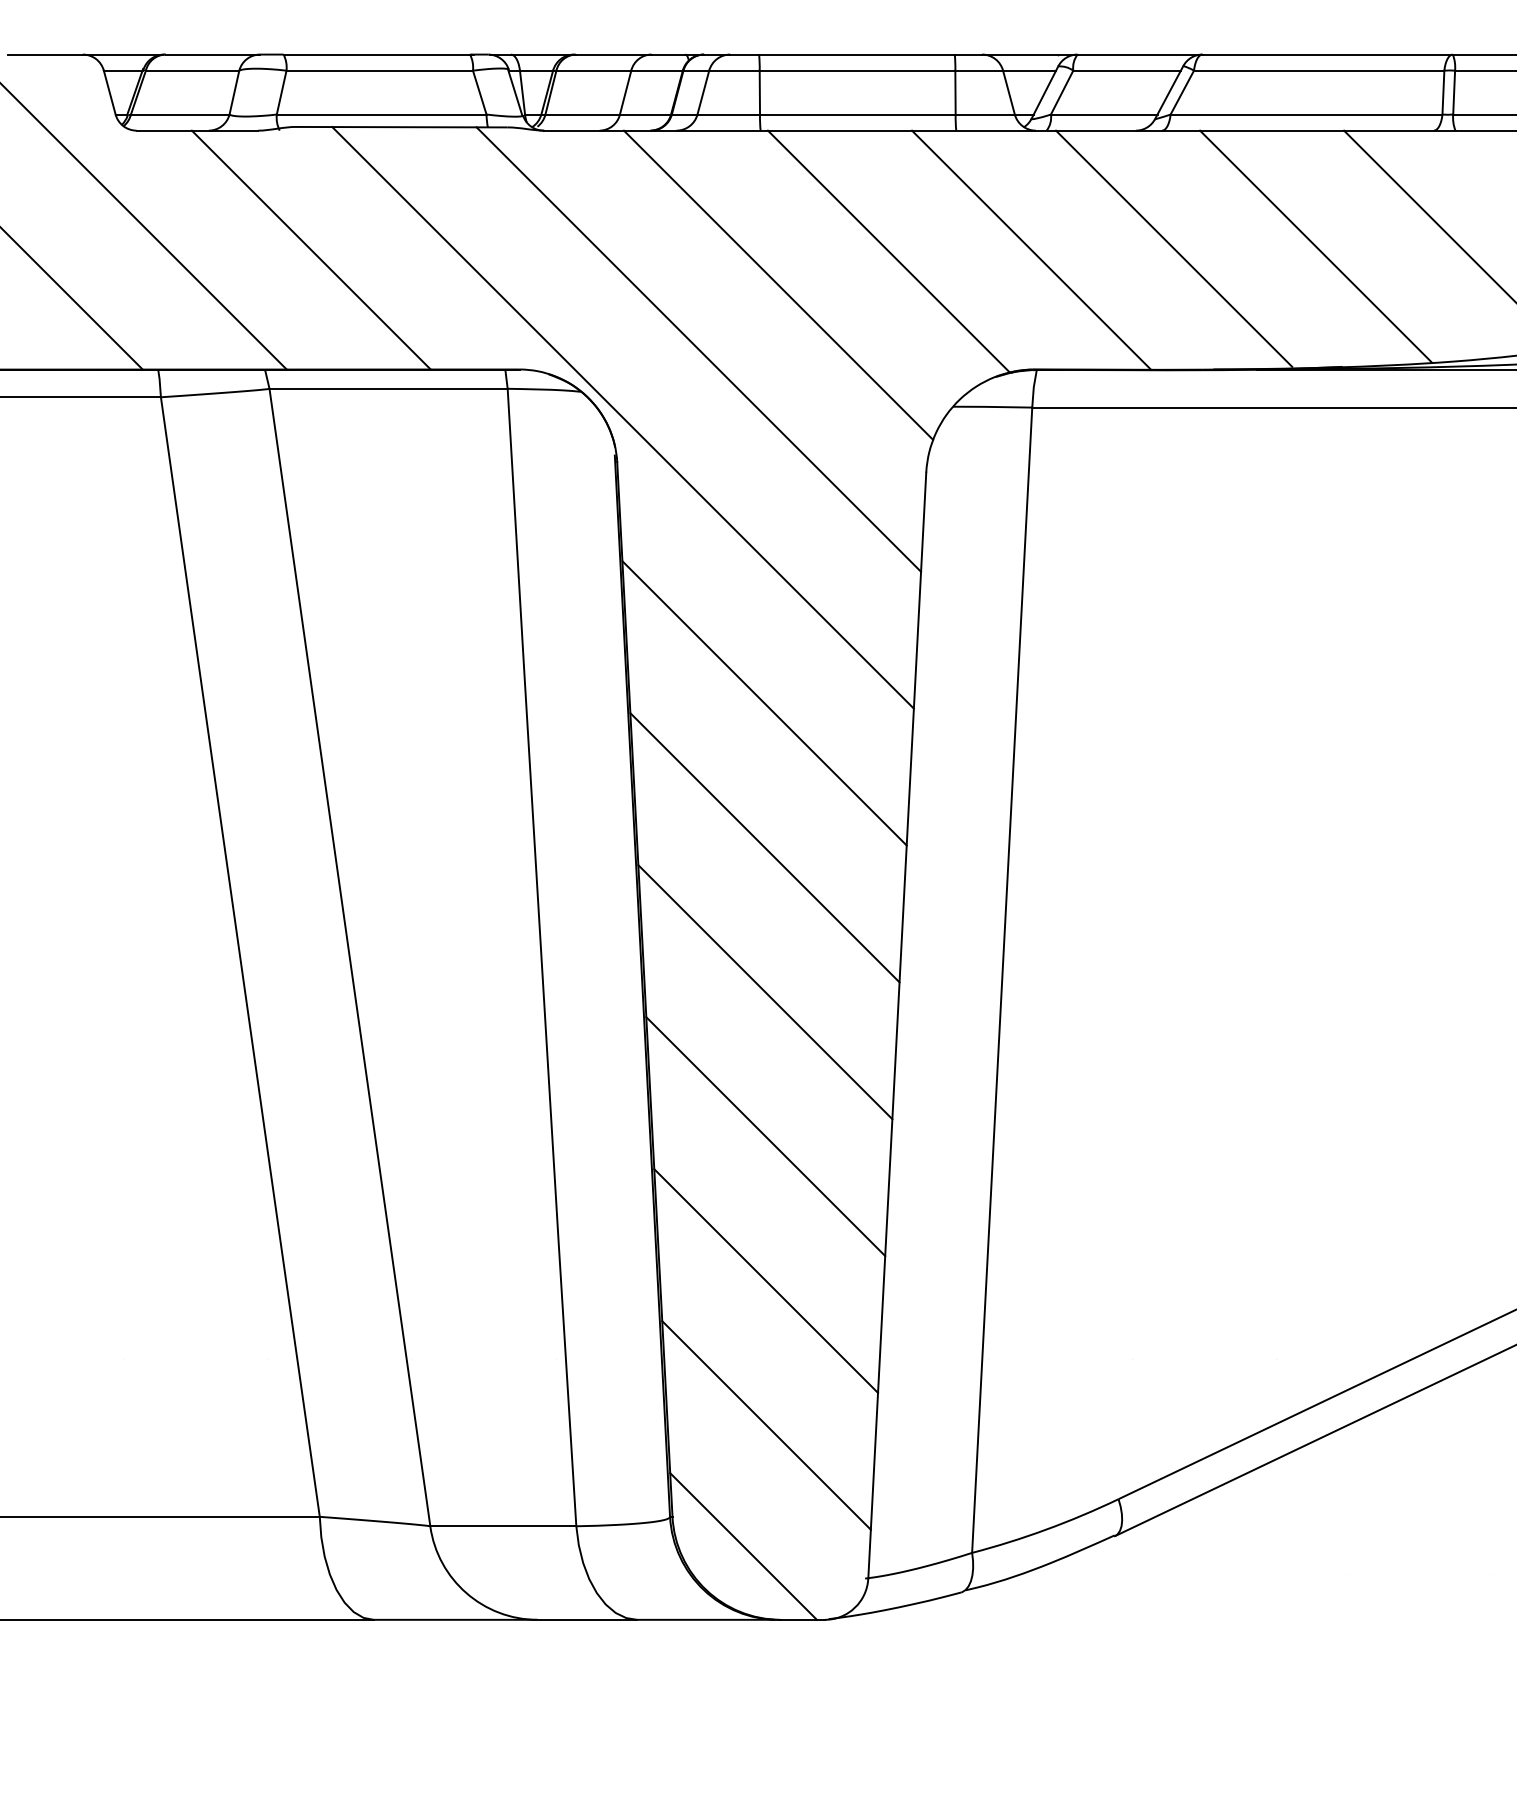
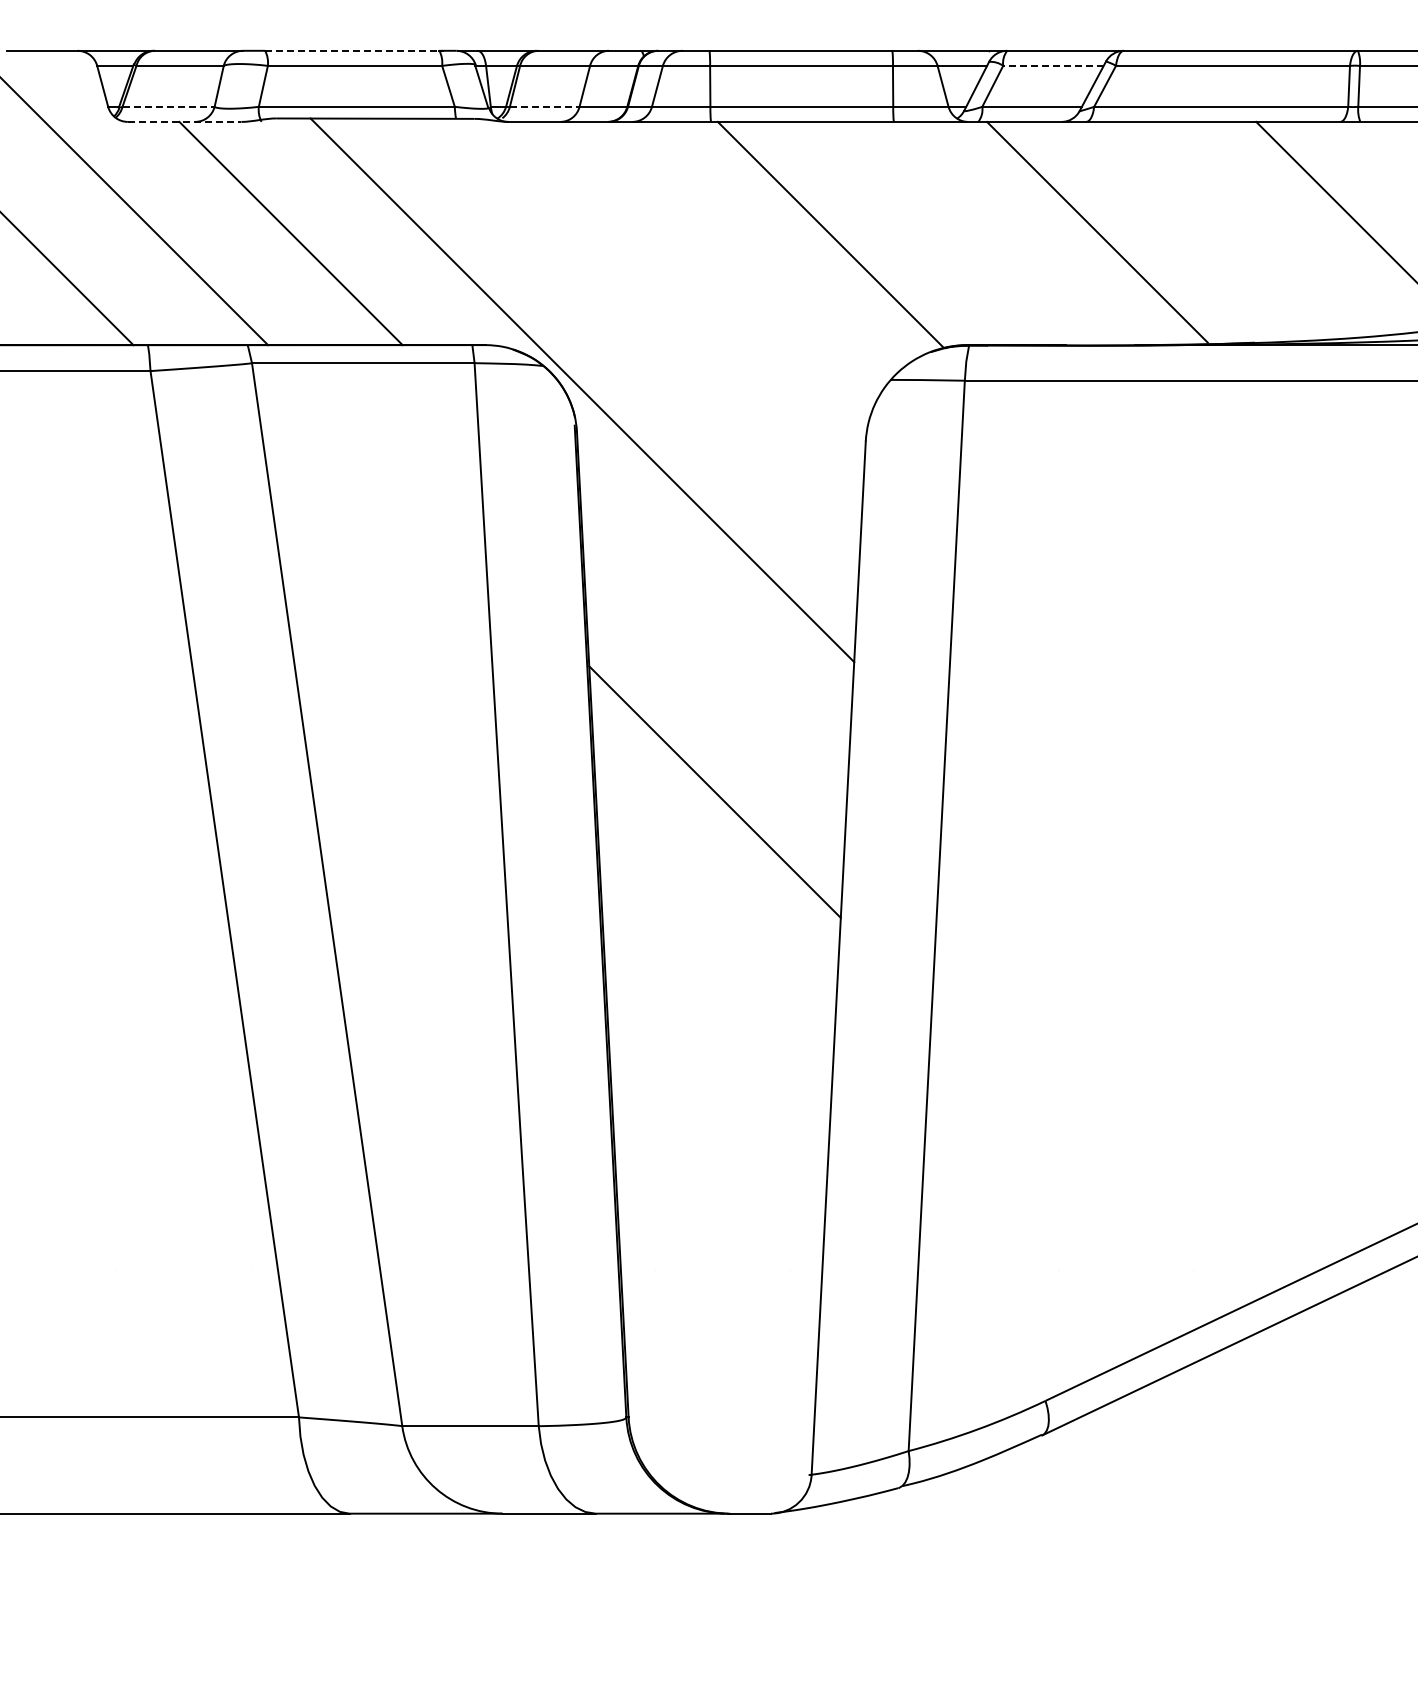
line: (377, 54) -> (352, 50), solid -> dashed
line: (1126, 70) -> (1052, 65), solid -> dashed
line: (181, 114) -> (169, 106), solid -> dashed
line: (582, 114) -> (544, 106), solid -> dashed
line: (197, 130) -> (184, 121), solid -> dashed
line: (1315, 245) -> (1229, 229), removed
line: (1030, 250) -> (963, 233), removed
line: (778, 284) -> (727, 265), removed
line: (698, 349) -> (652, 326), removed
line: (764, 703) -> (714, 657), removed
line: (765, 991) -> (715, 926), removed
line: (765, 1136) -> (715, 1061), removed
line: (765, 1280) -> (715, 1196), removed
line: (766, 1424) -> (716, 1331), removed
line: (742, 1545) -> (694, 1444), removed

